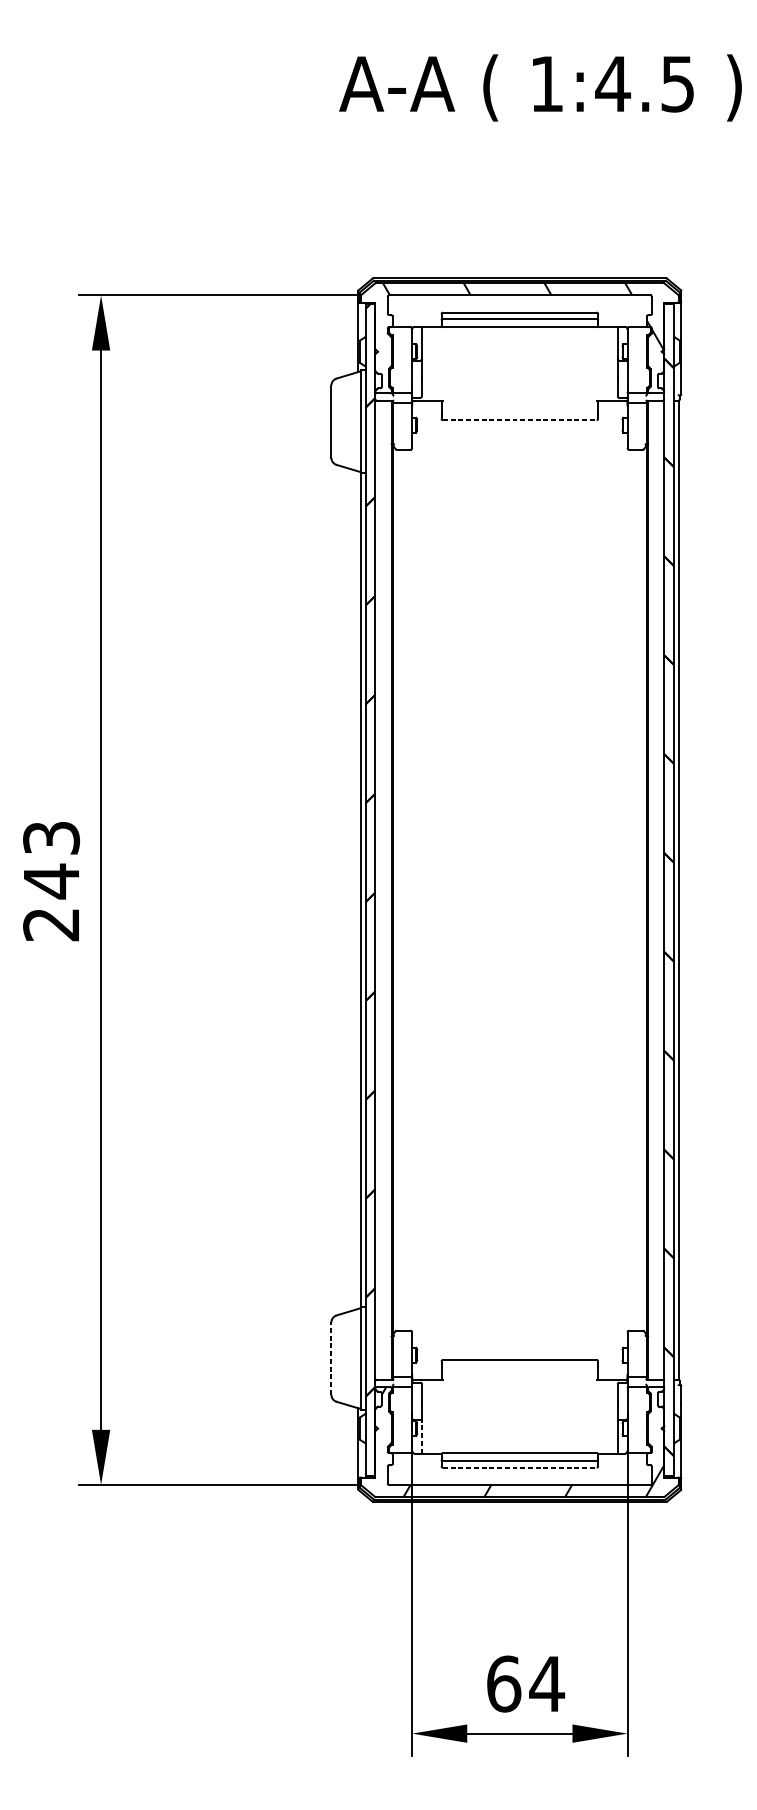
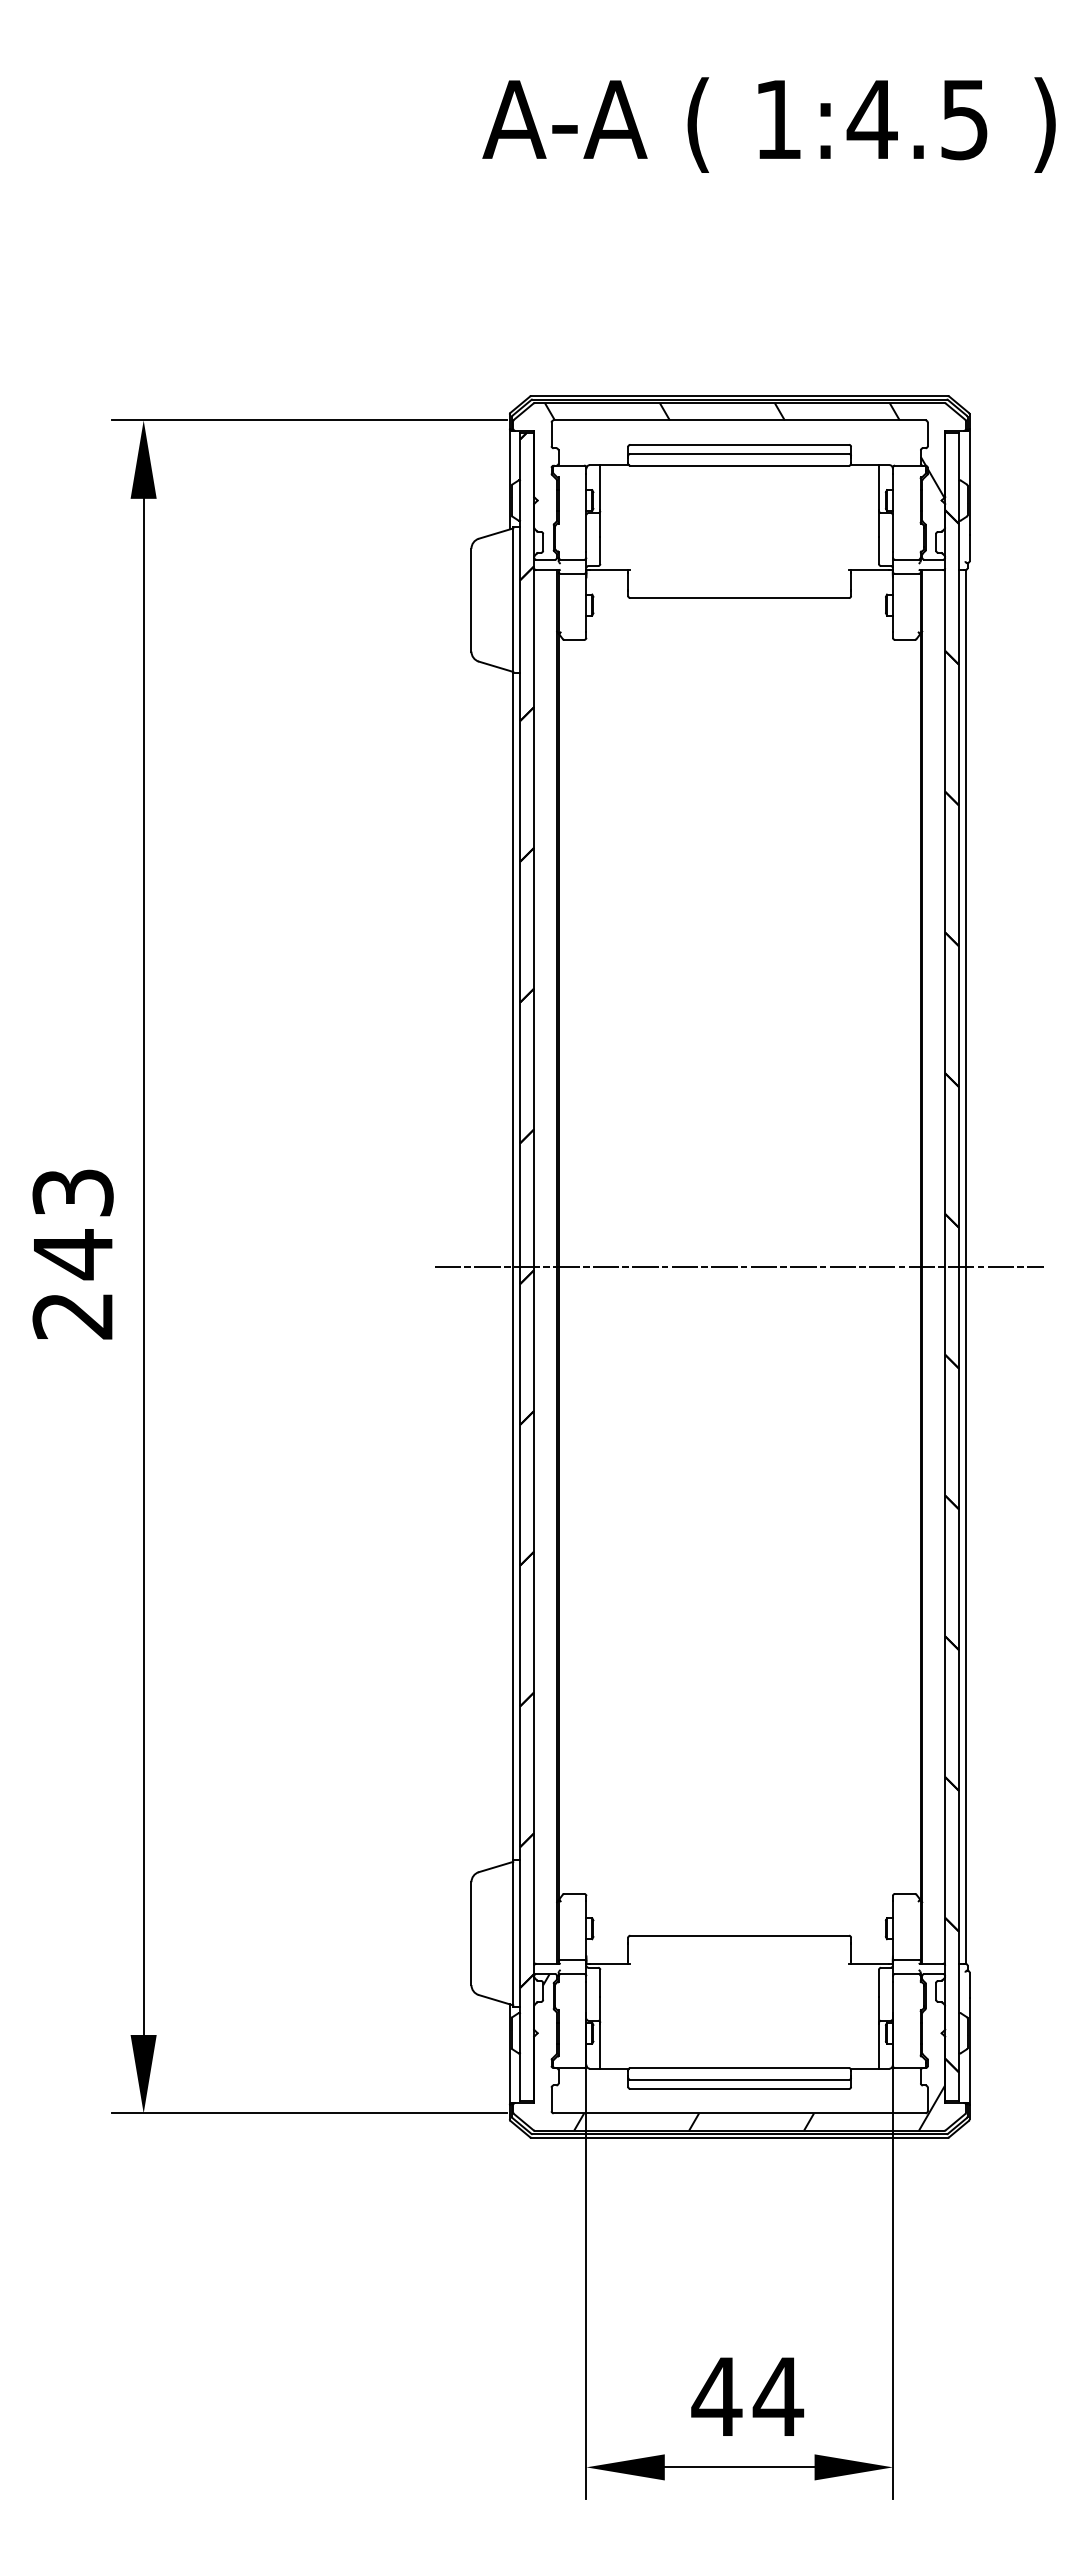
line: (520, 420) -> (740, 598), dashed -> solid
line: (519, 889) -> (739, 1266), added
line: (331, 1358) -> (471, 1933), dashed -> solid
line: (422, 1437) -> (600, 2045), dashed -> solid
line: (520, 1467) -> (740, 2088), dashed -> solid
text: (503, 1683) -> (716, 2396), 64 -> 44

